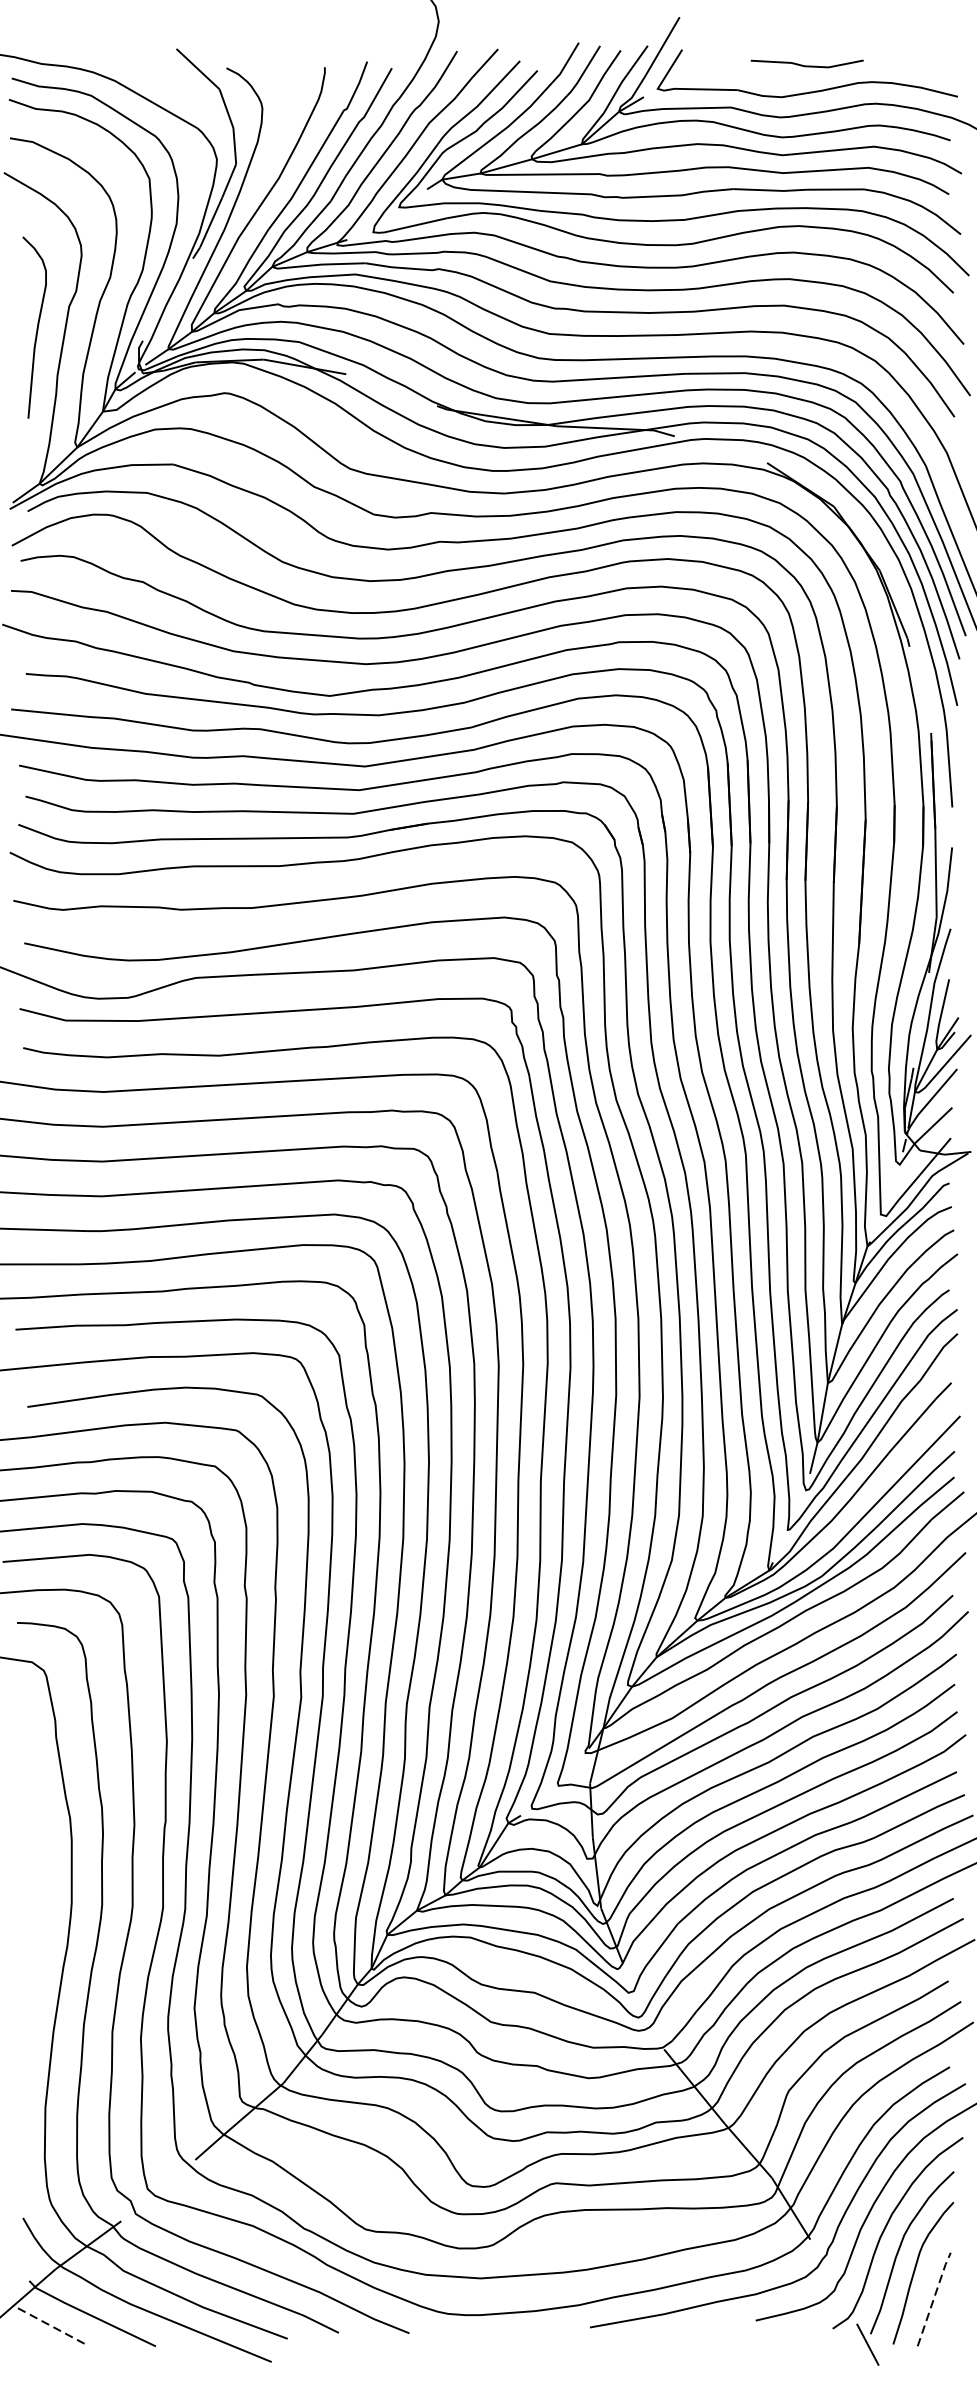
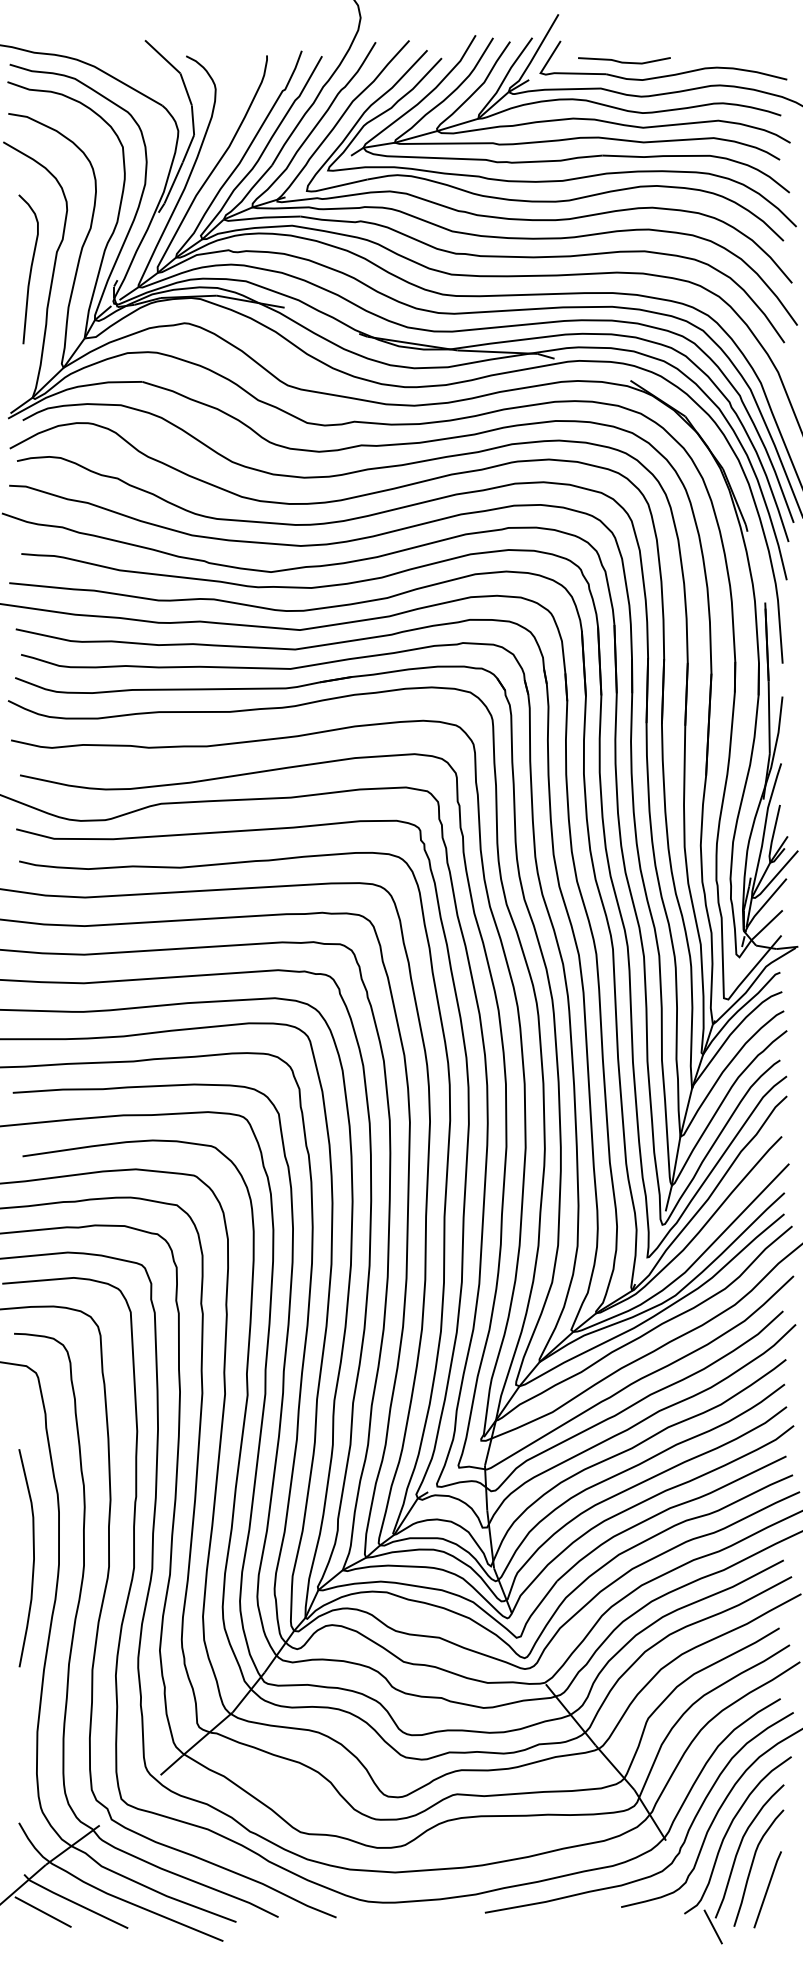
line: (807, 64) -> (624, 61), moved
curve: (40, 1896) -> (33, 1558), added
line: (933, 2297) -> (767, 1888), dashed -> solid
line: (52, 2327) -> (43, 1912), dashed -> solid

